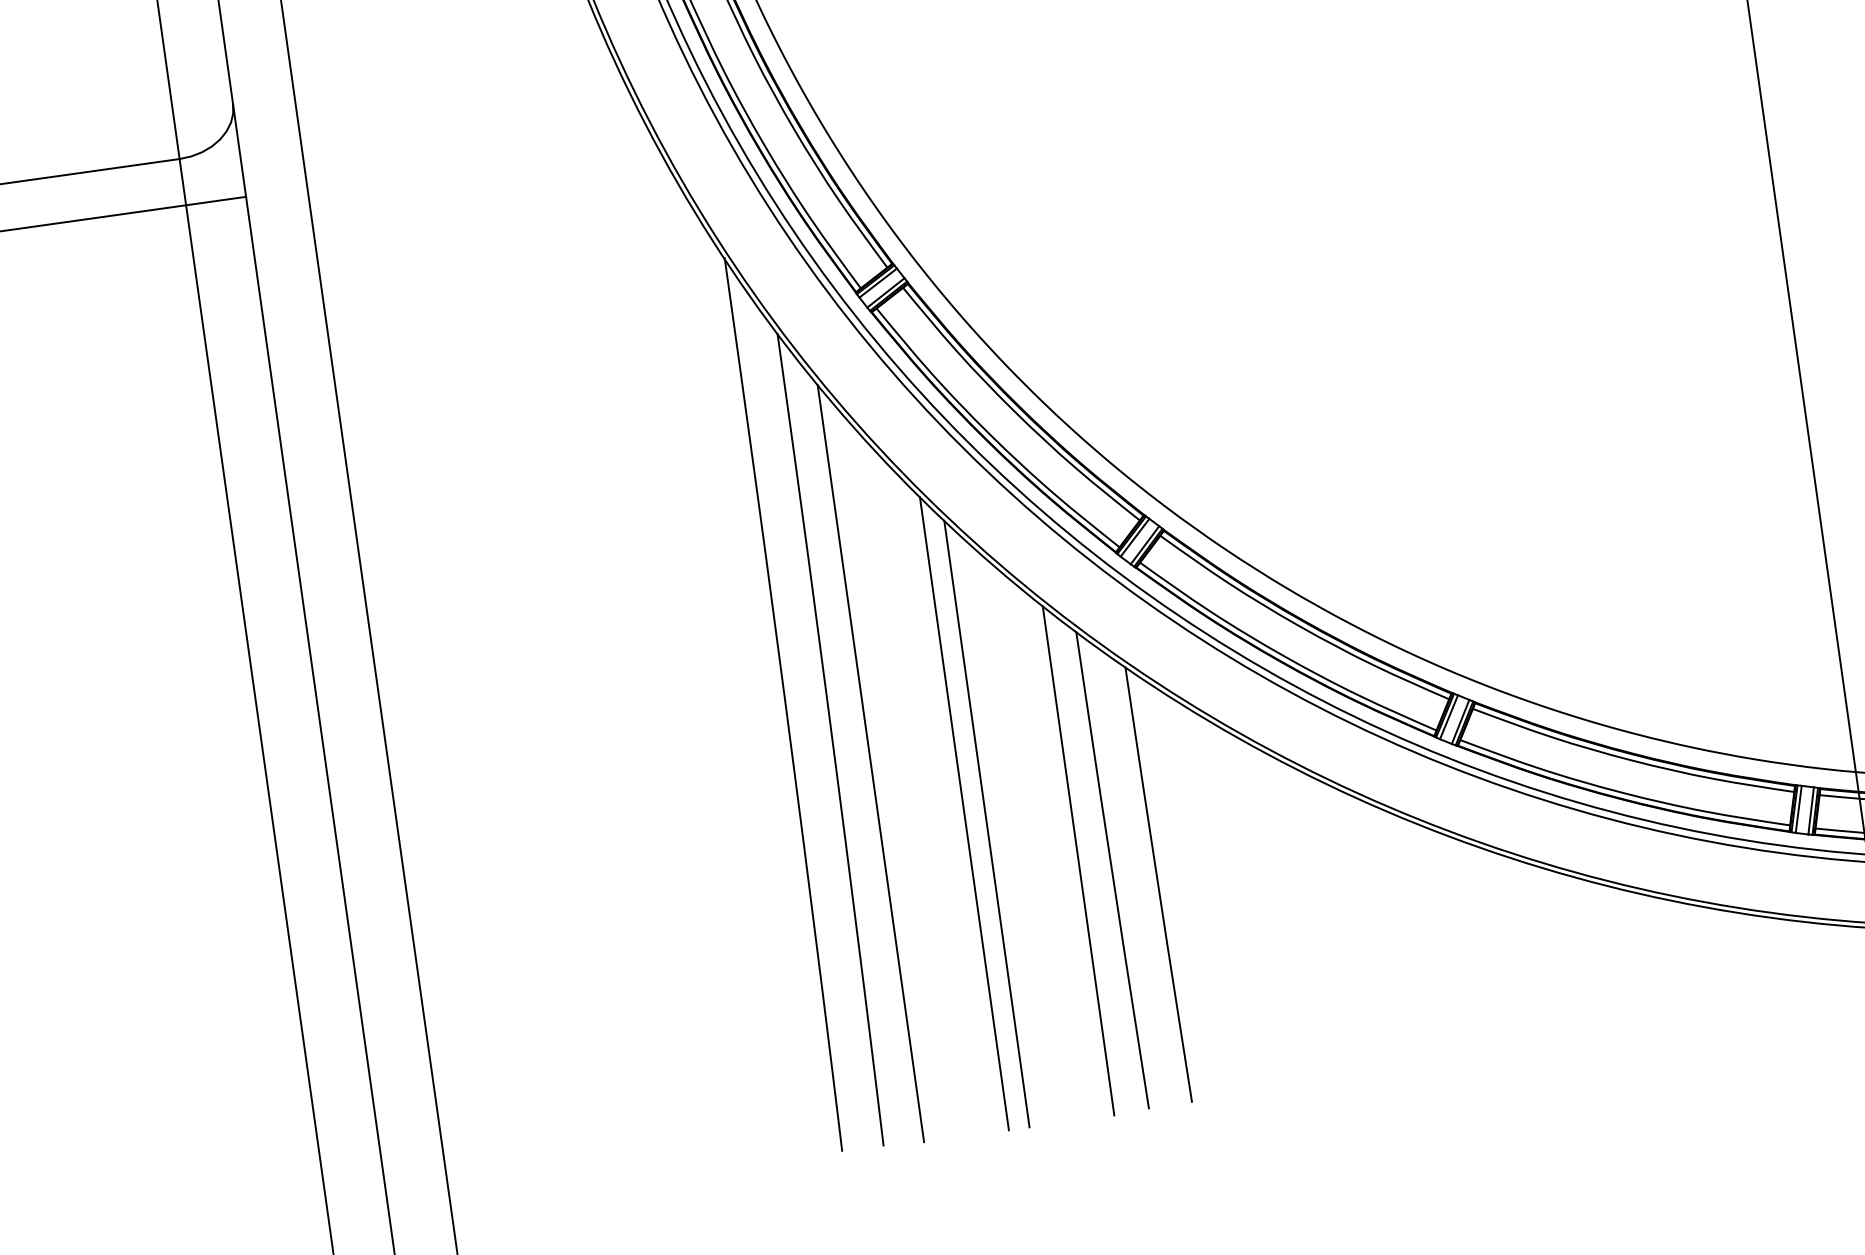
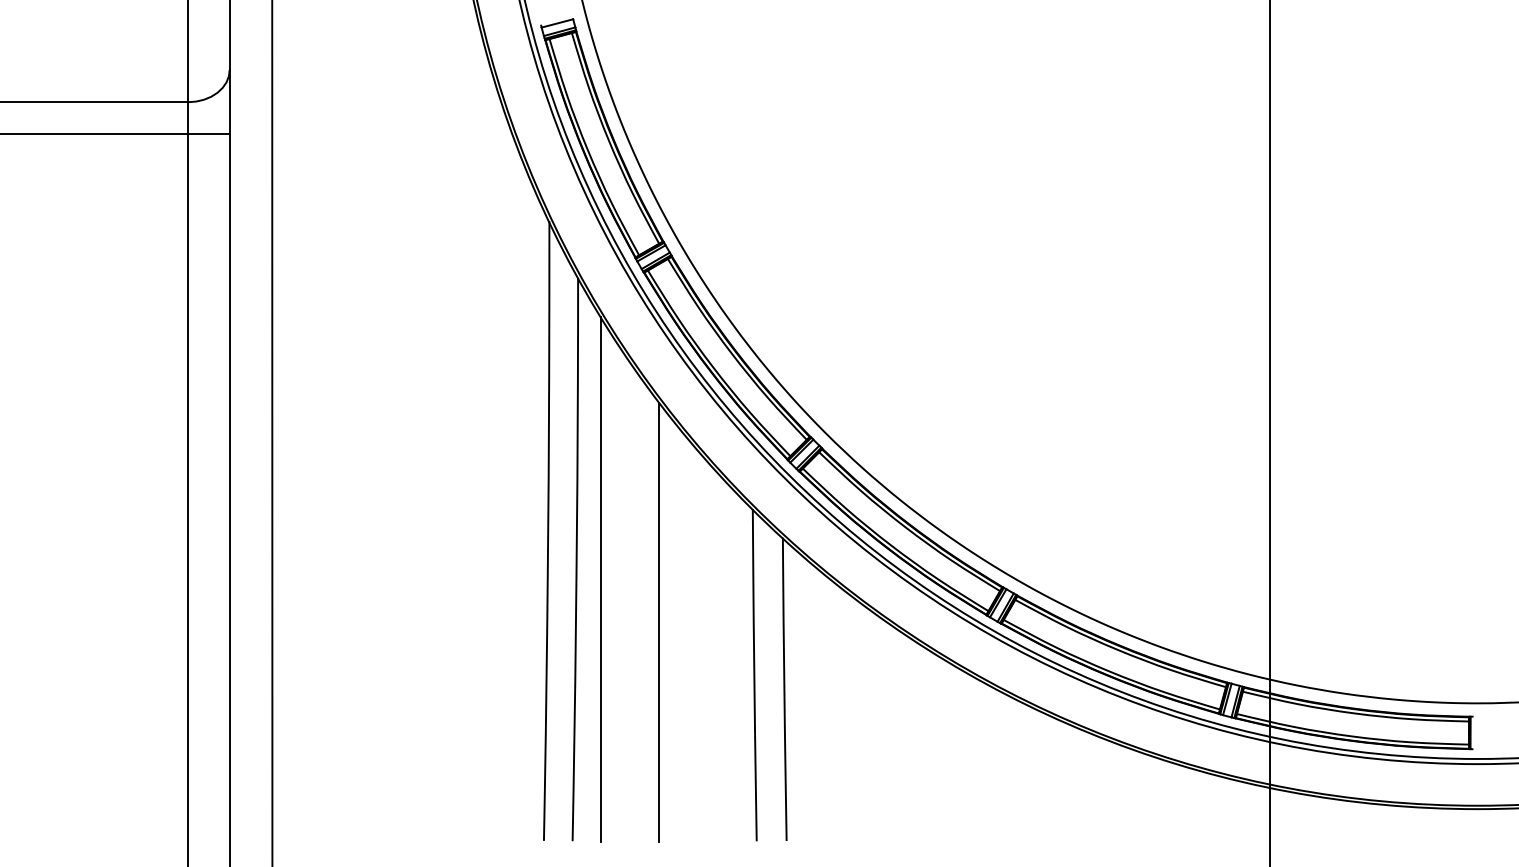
line: (986, 823) -> (673, 631), removed
line: (1078, 860) -> (732, 665), removed

